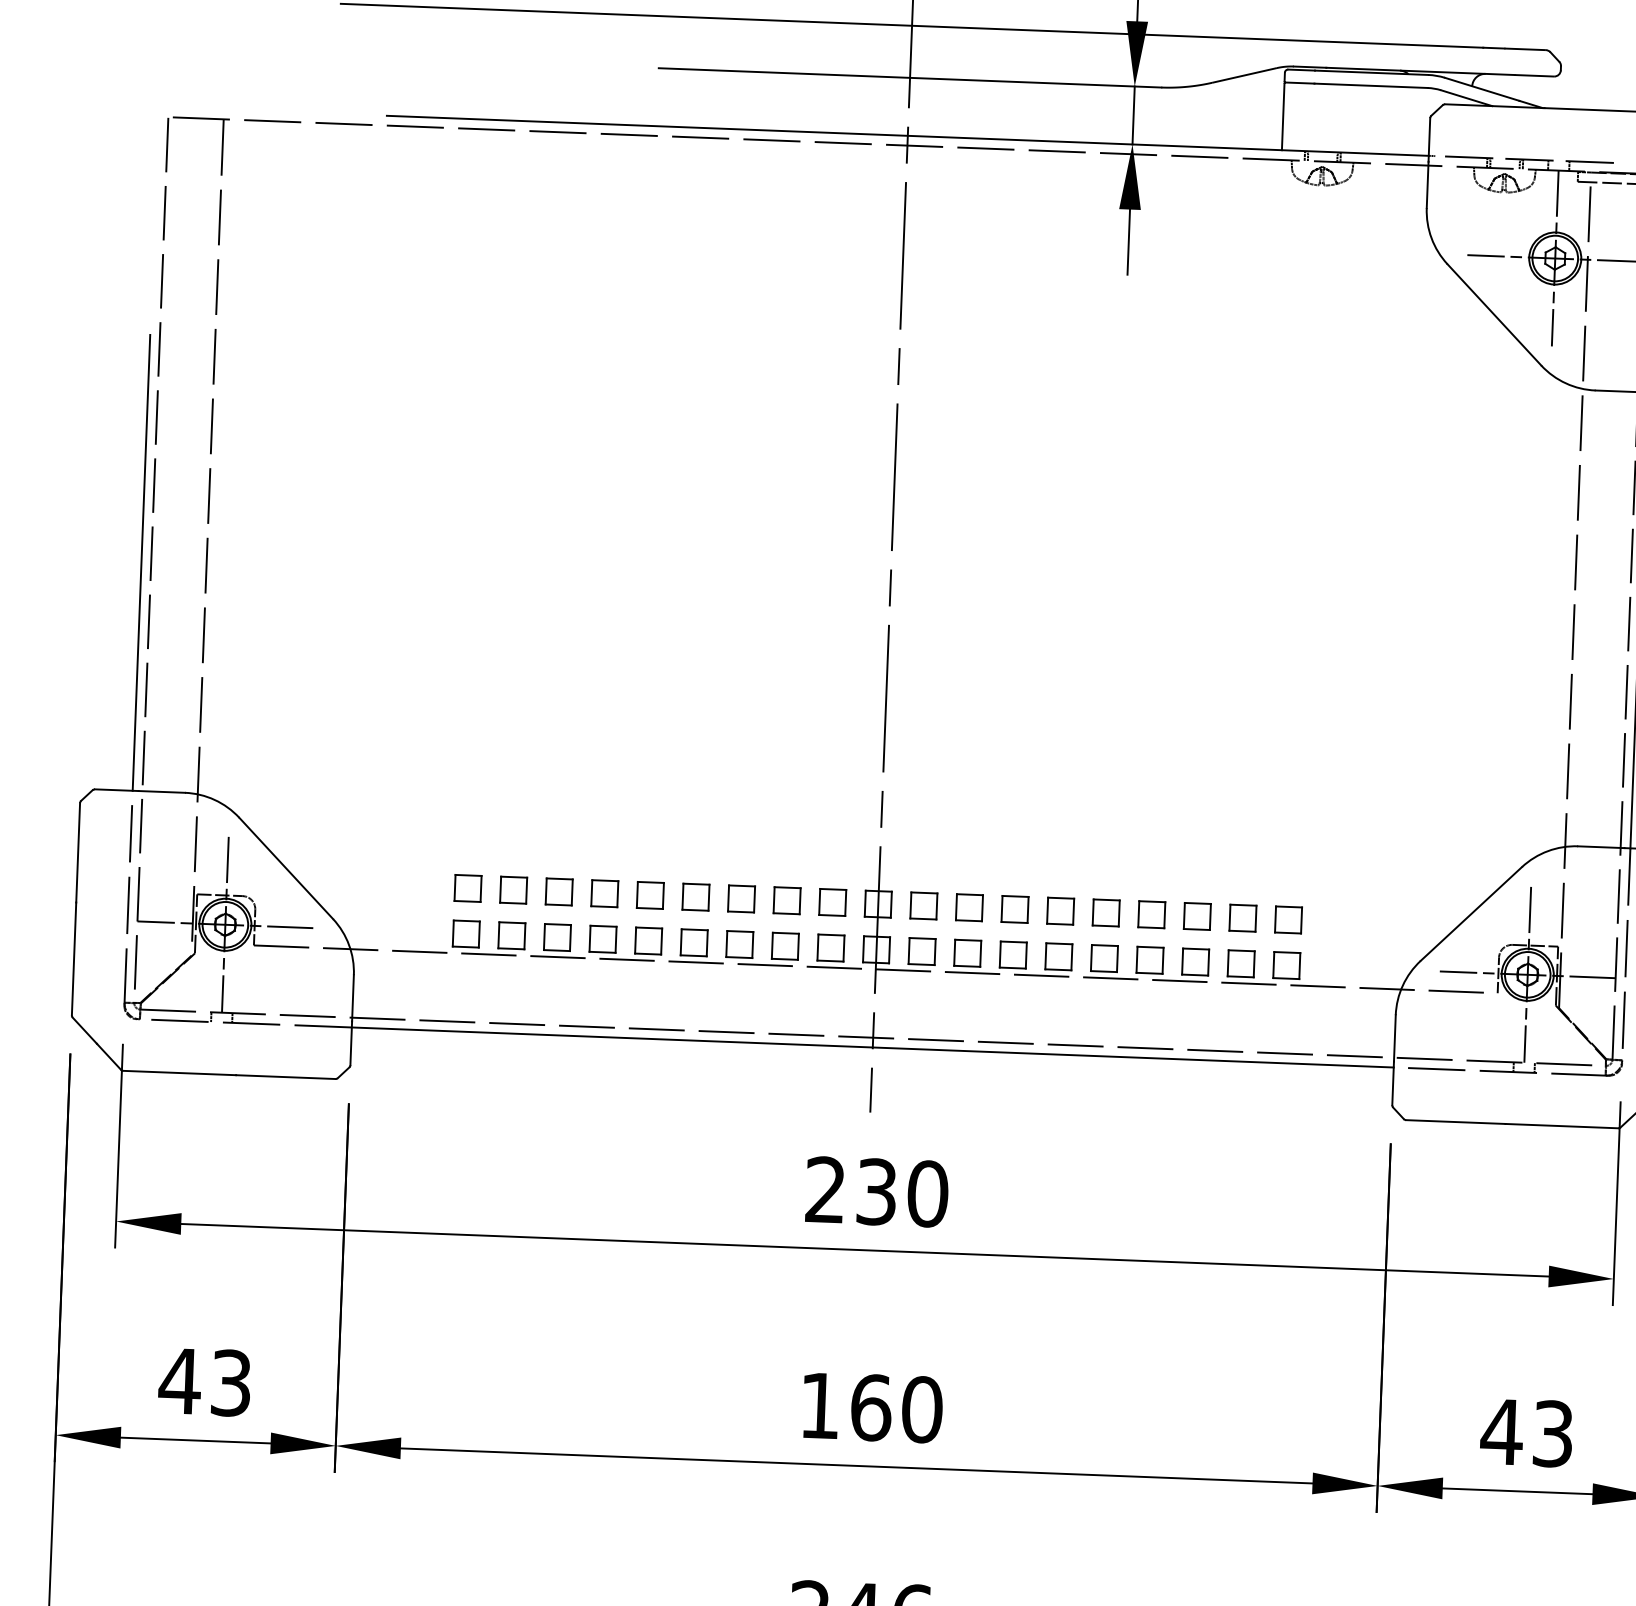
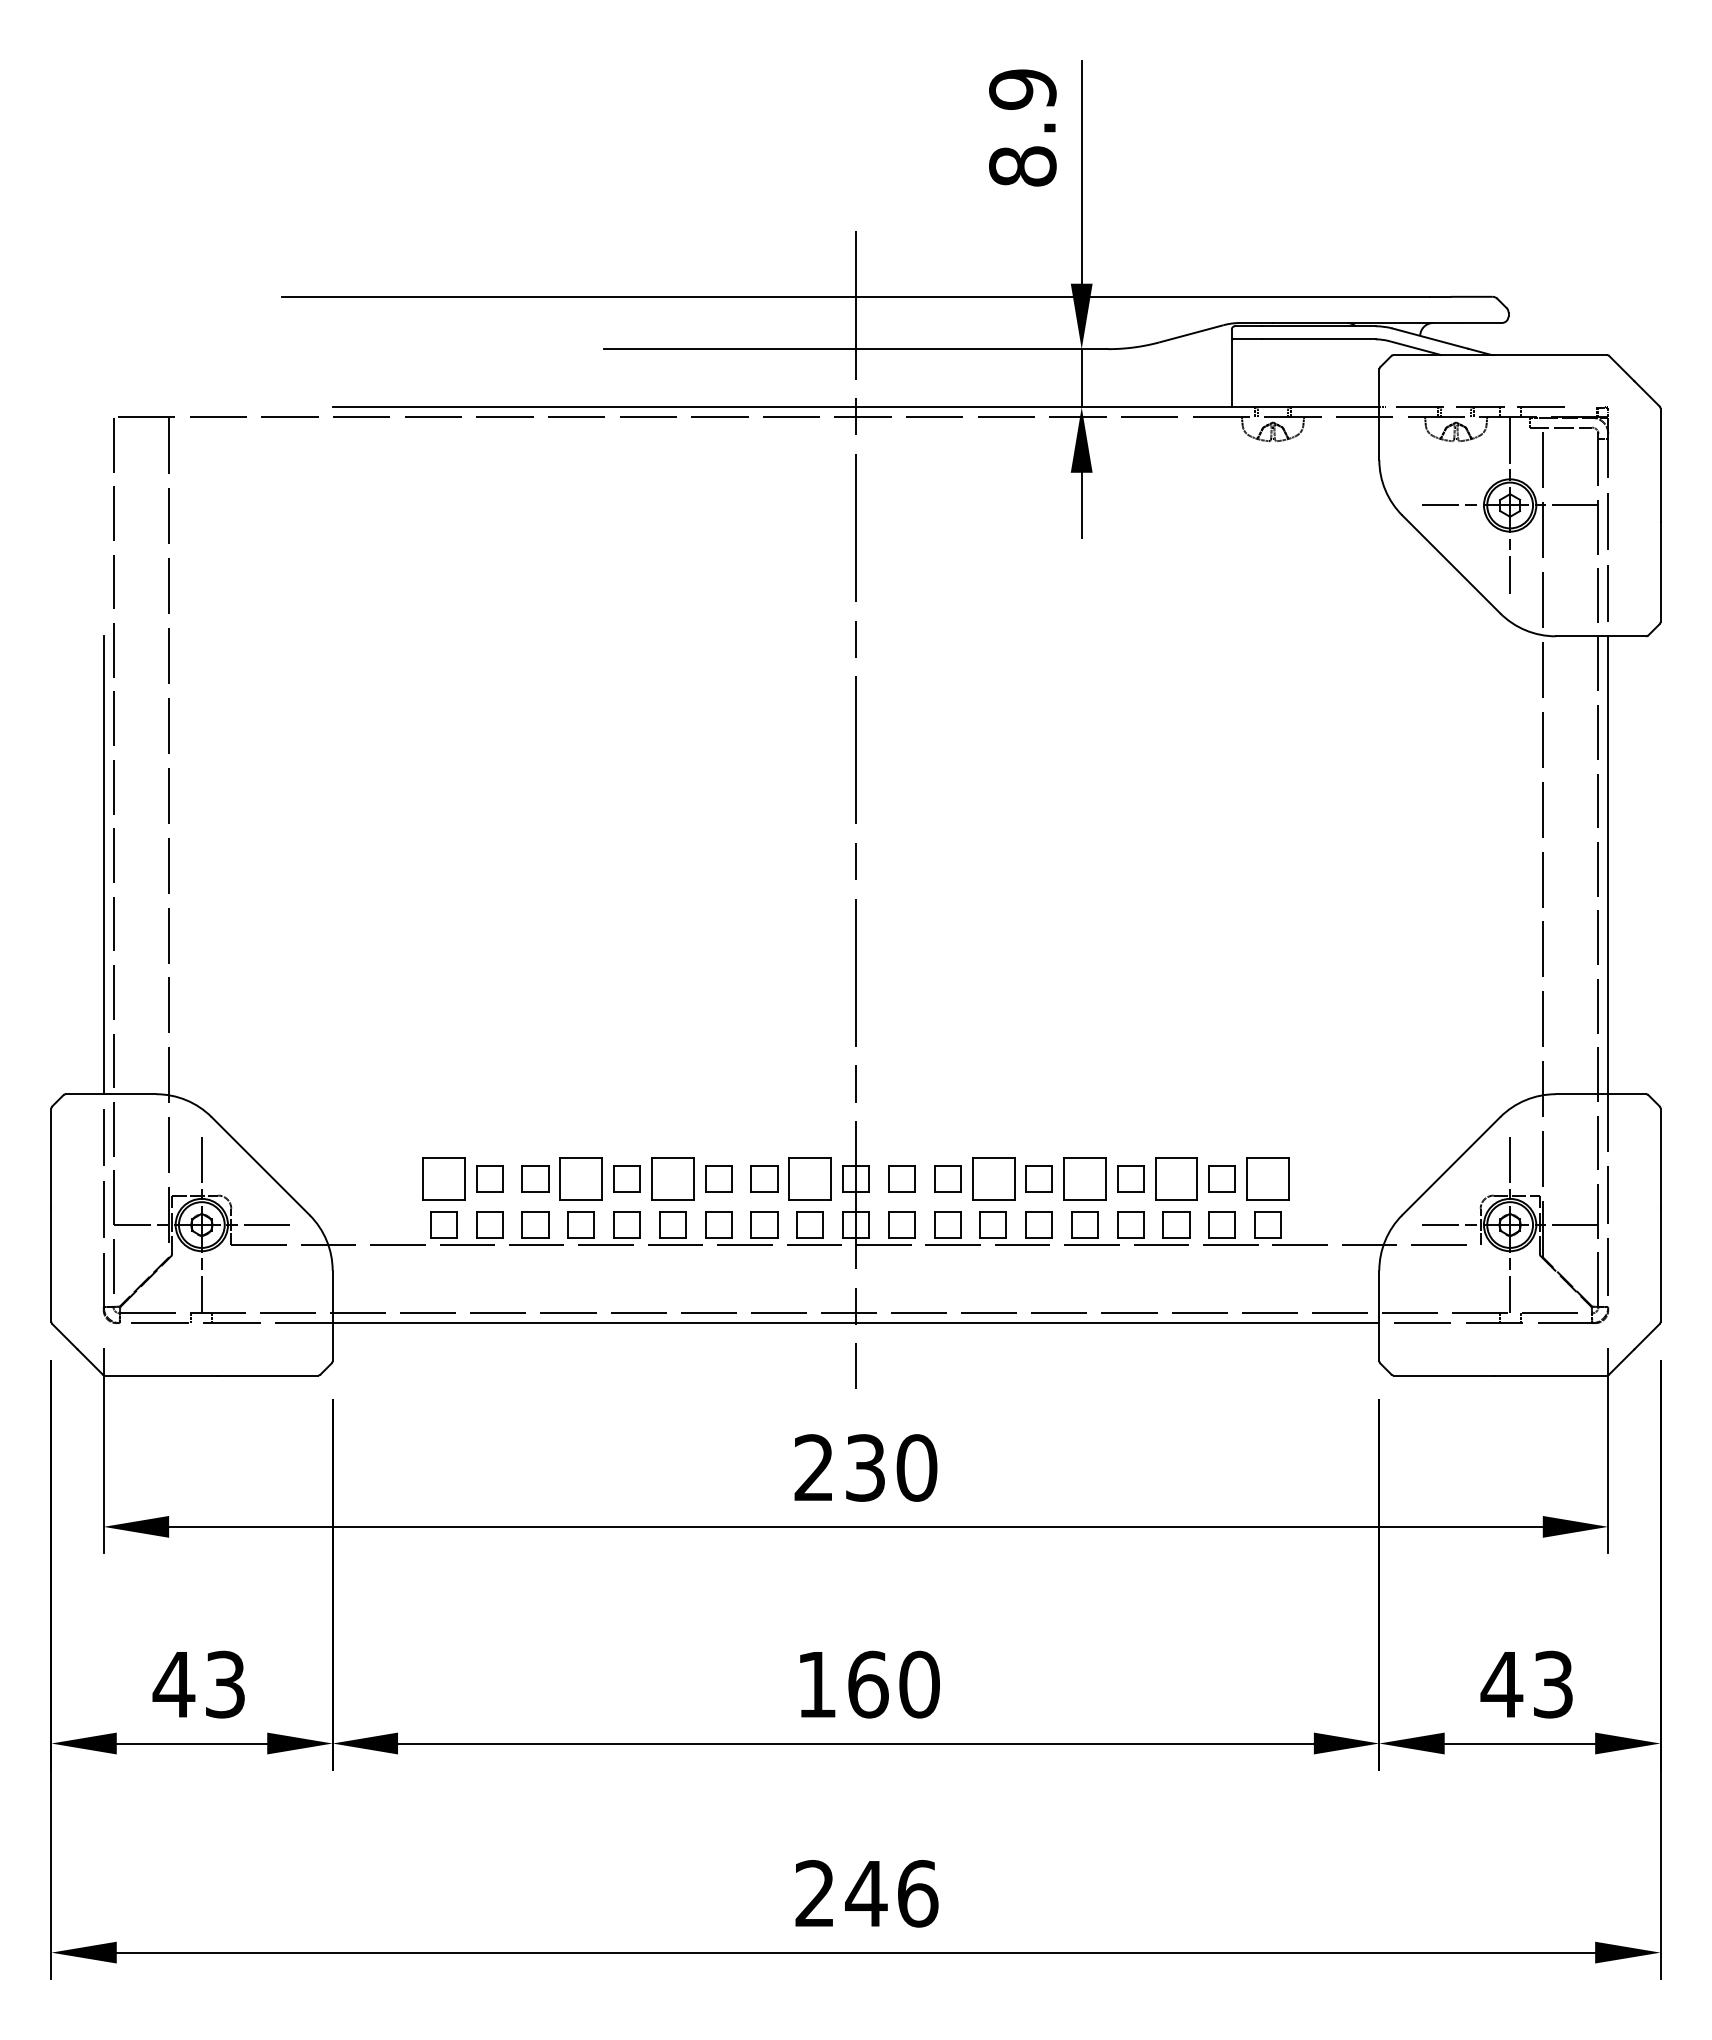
part: (467, 887) -> (443, 1178), size x1.6
part: (604, 892) -> (580, 1178), size x1.6
part: (695, 896) -> (672, 1178), size x1.6
part: (832, 901) -> (809, 1178), size x1.6
part: (1014, 908) -> (992, 1178), size x1.6
part: (1105, 912) -> (1084, 1178), size x1.6
part: (1197, 915) -> (1176, 1178), size x1.6
part: (1287, 919) -> (1267, 1178), size x1.6

